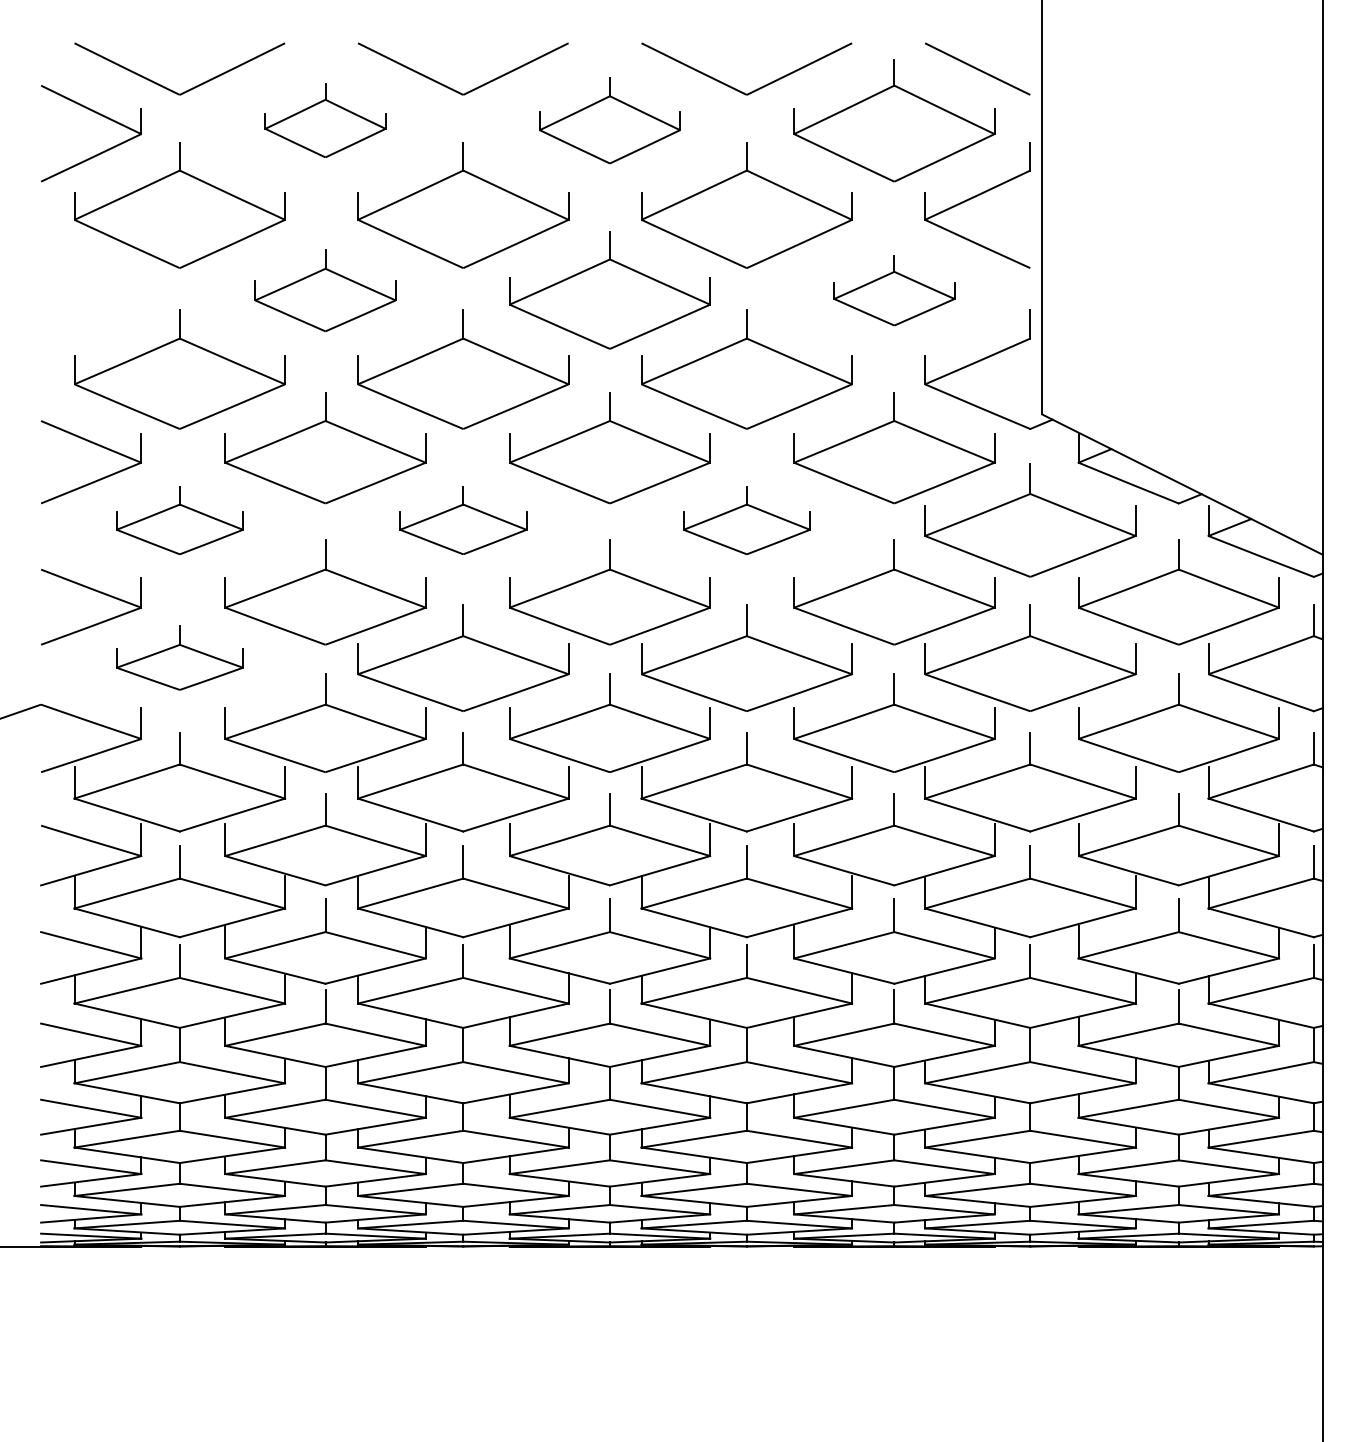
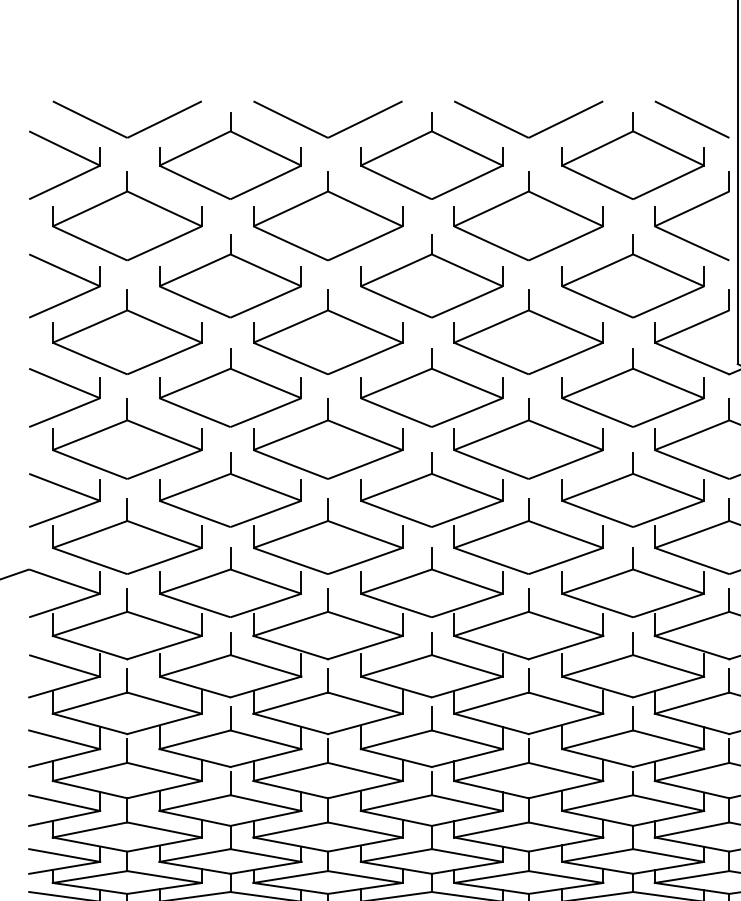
part: (325, 120) -> (230, 156), size x1.67
part: (609, 120) -> (431, 156), size x1.43
part: (100, 287) -> (71, 274), added
part: (325, 290) -> (230, 276), size x1.43
part: (894, 290) -> (633, 276), size x1.67
part: (179, 520) -> (127, 439), size x1.67
part: (463, 520) -> (328, 439), size x1.67
part: (746, 520) -> (528, 439), size x1.67
part: (179, 657) -> (127, 536), size x1.67

